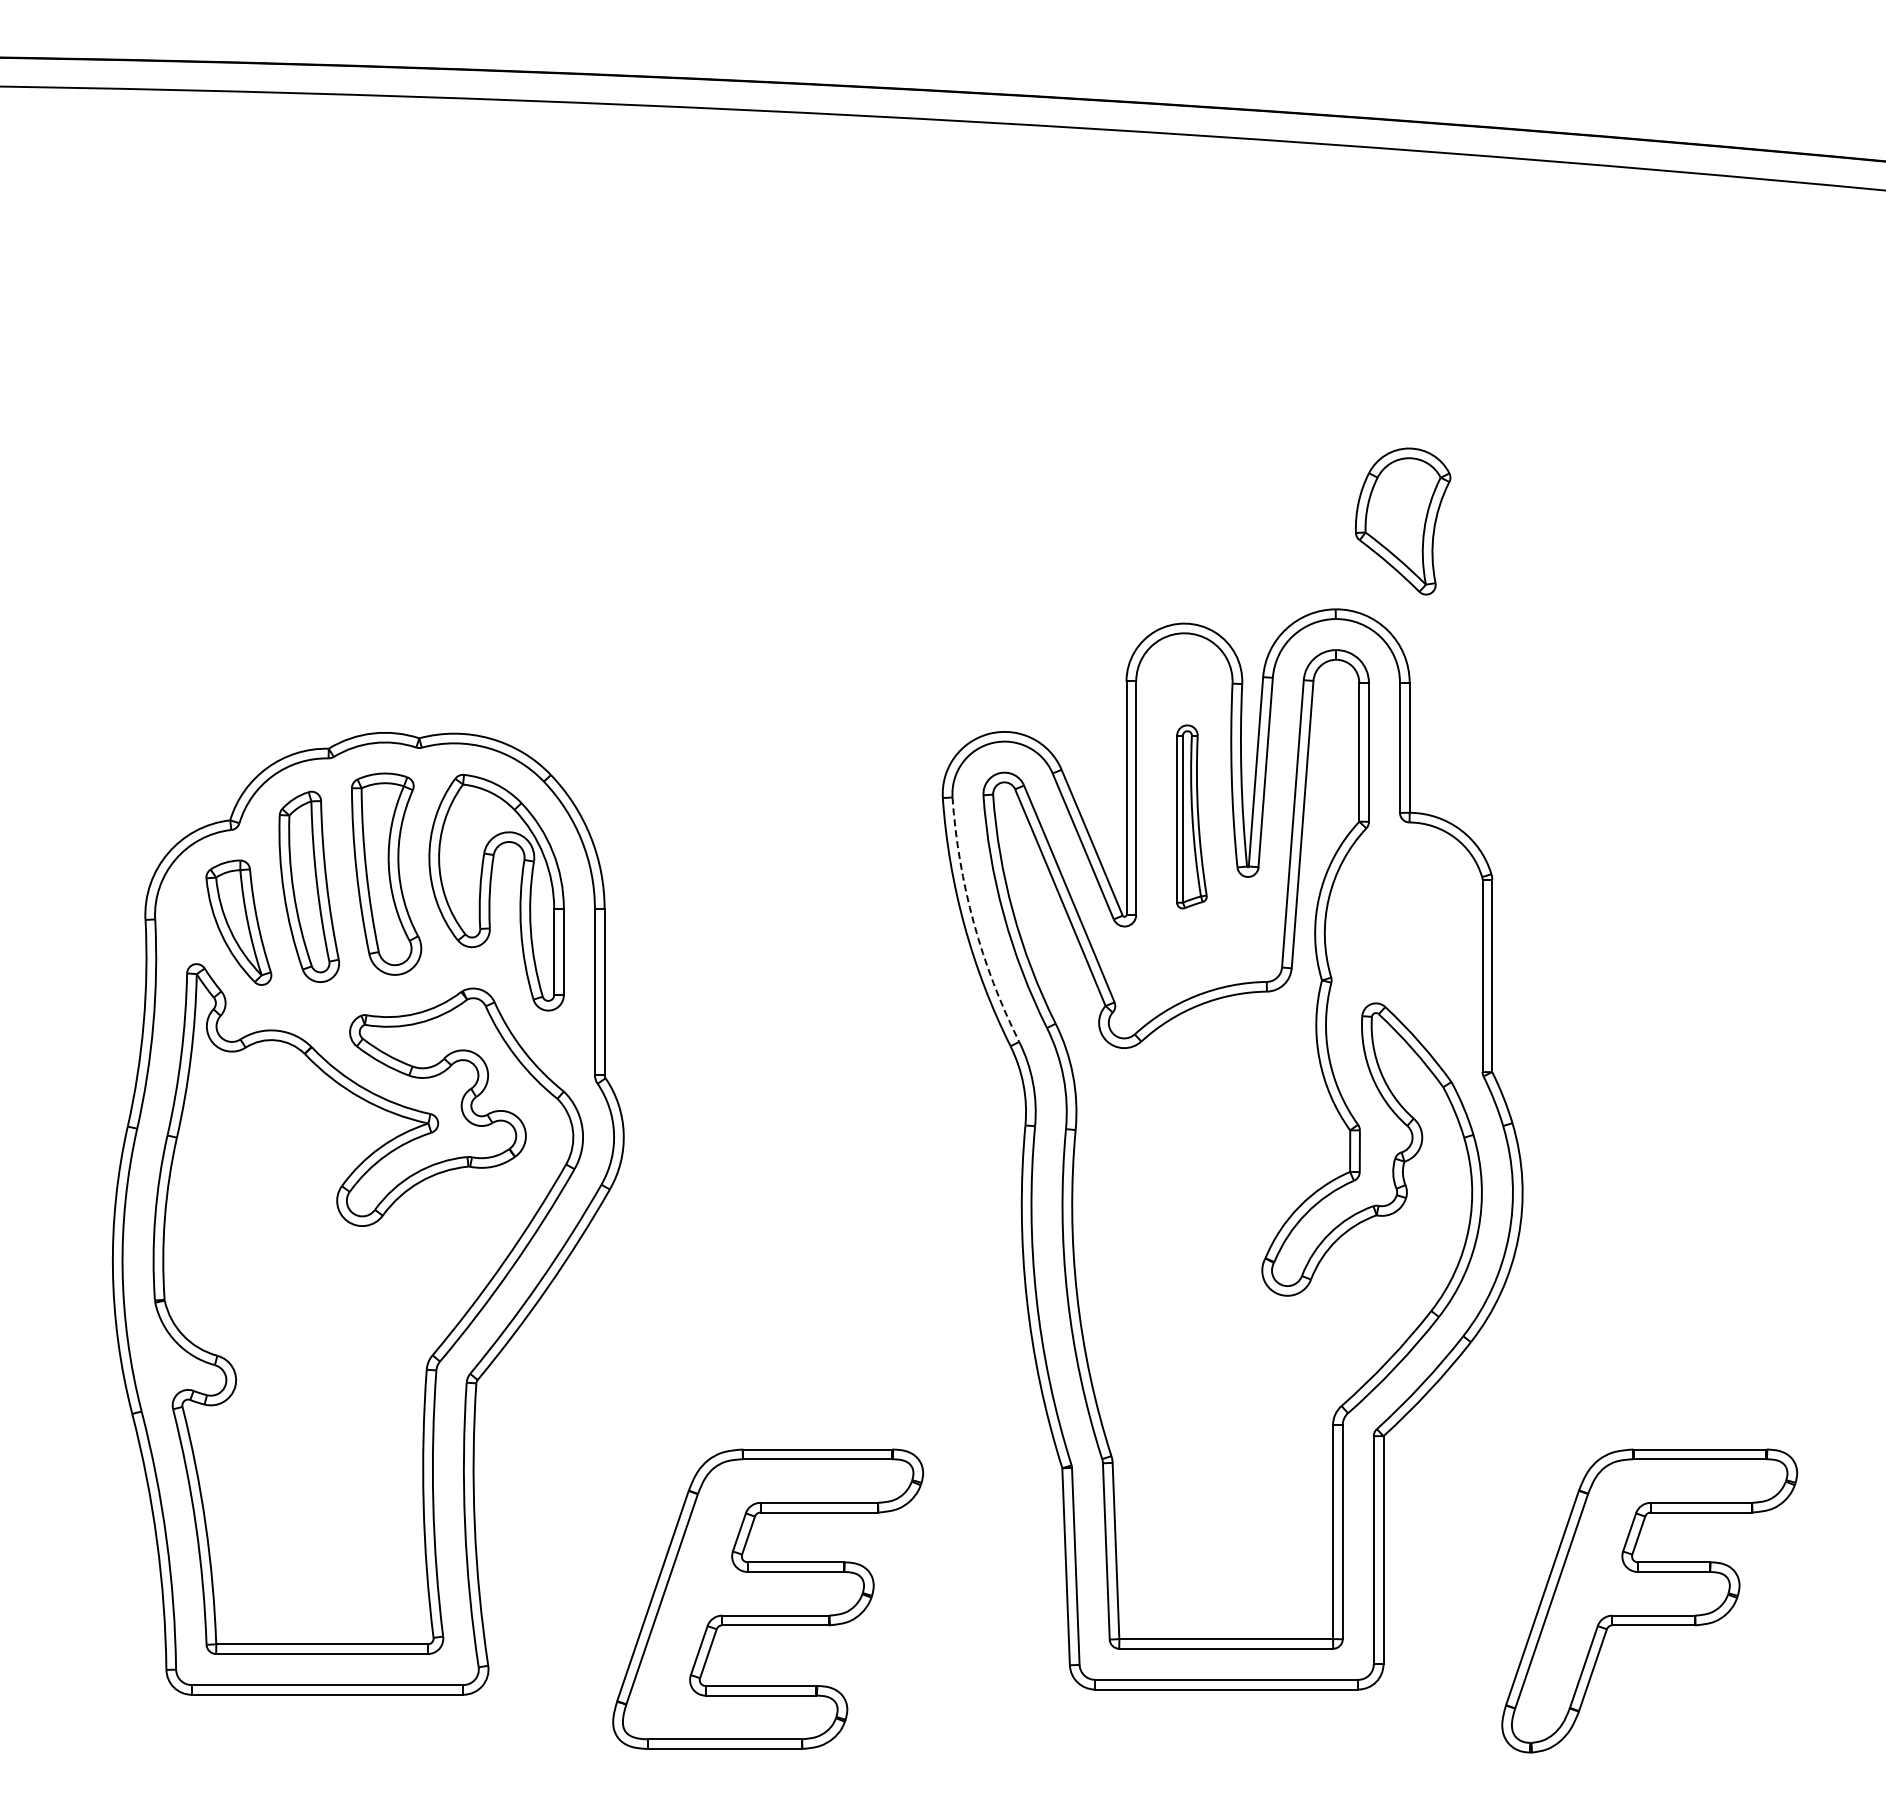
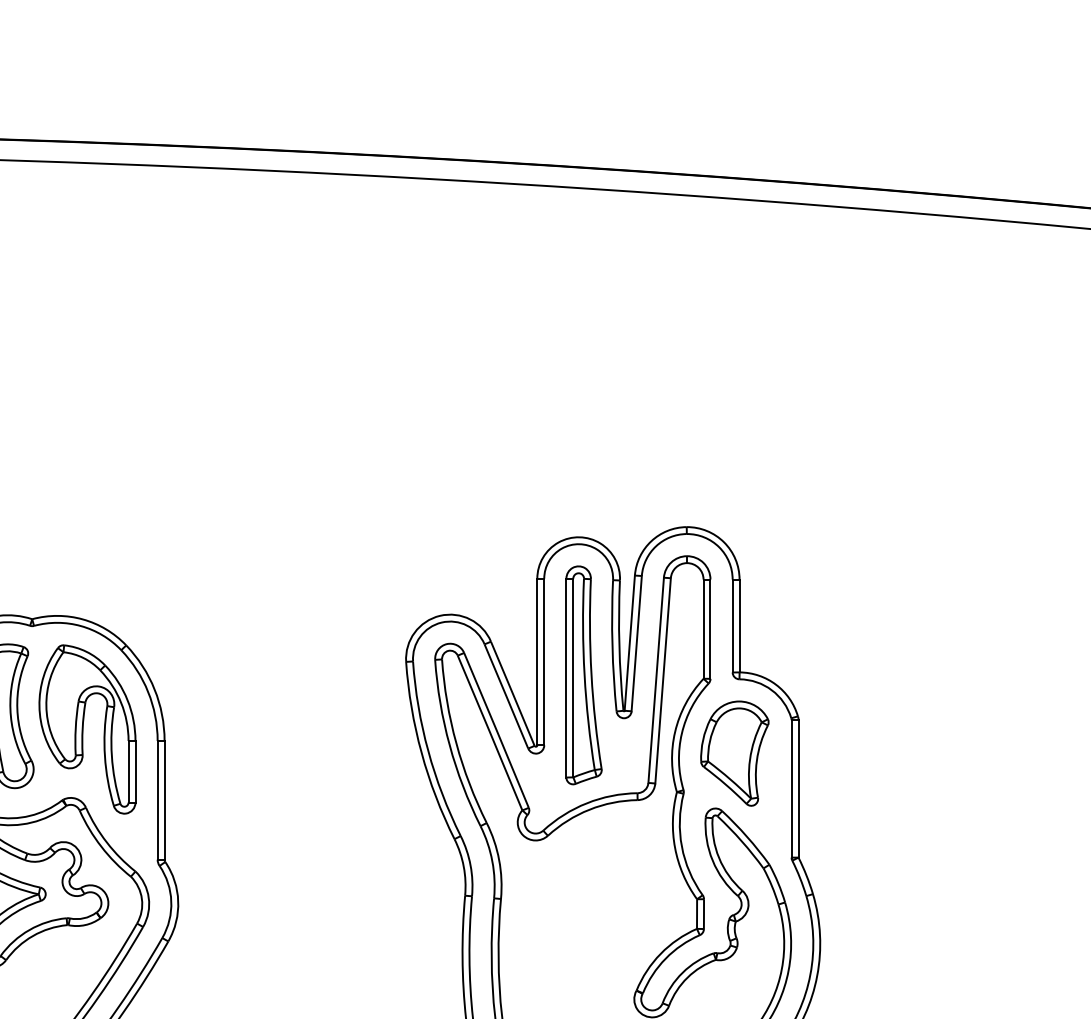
part: (1403, 521) -> (735, 753), moved
part: (1191, 816) -> (583, 675), size x1.67
arc: (973, 922) -> (428, 750), dashed -> solid

